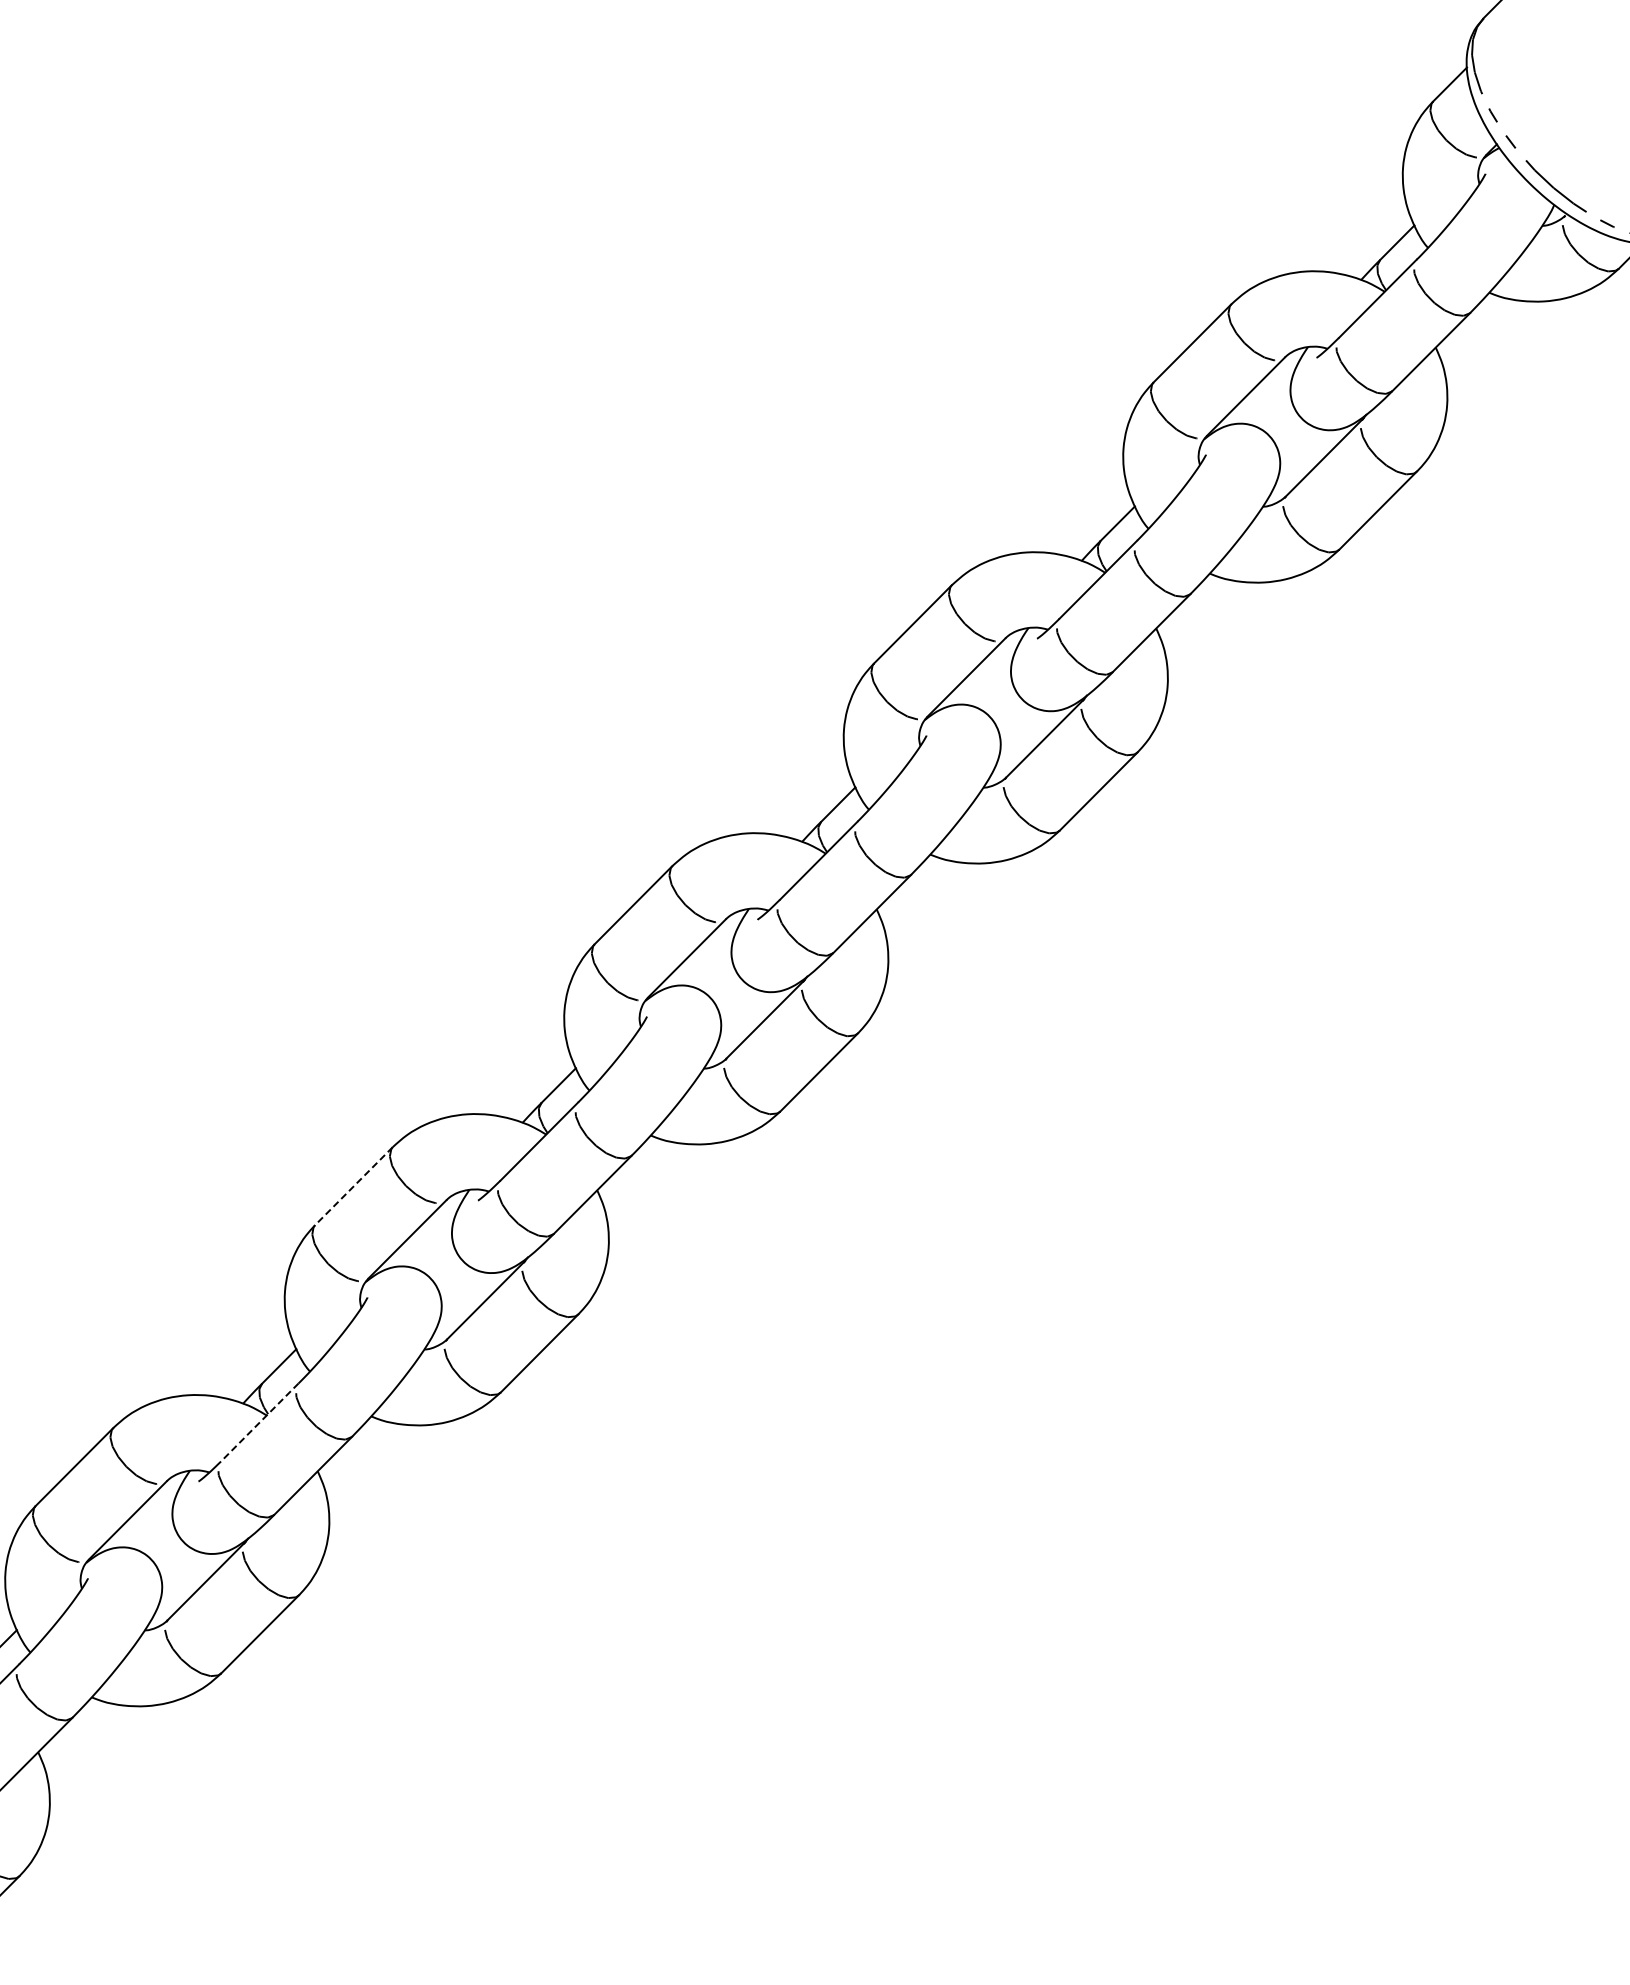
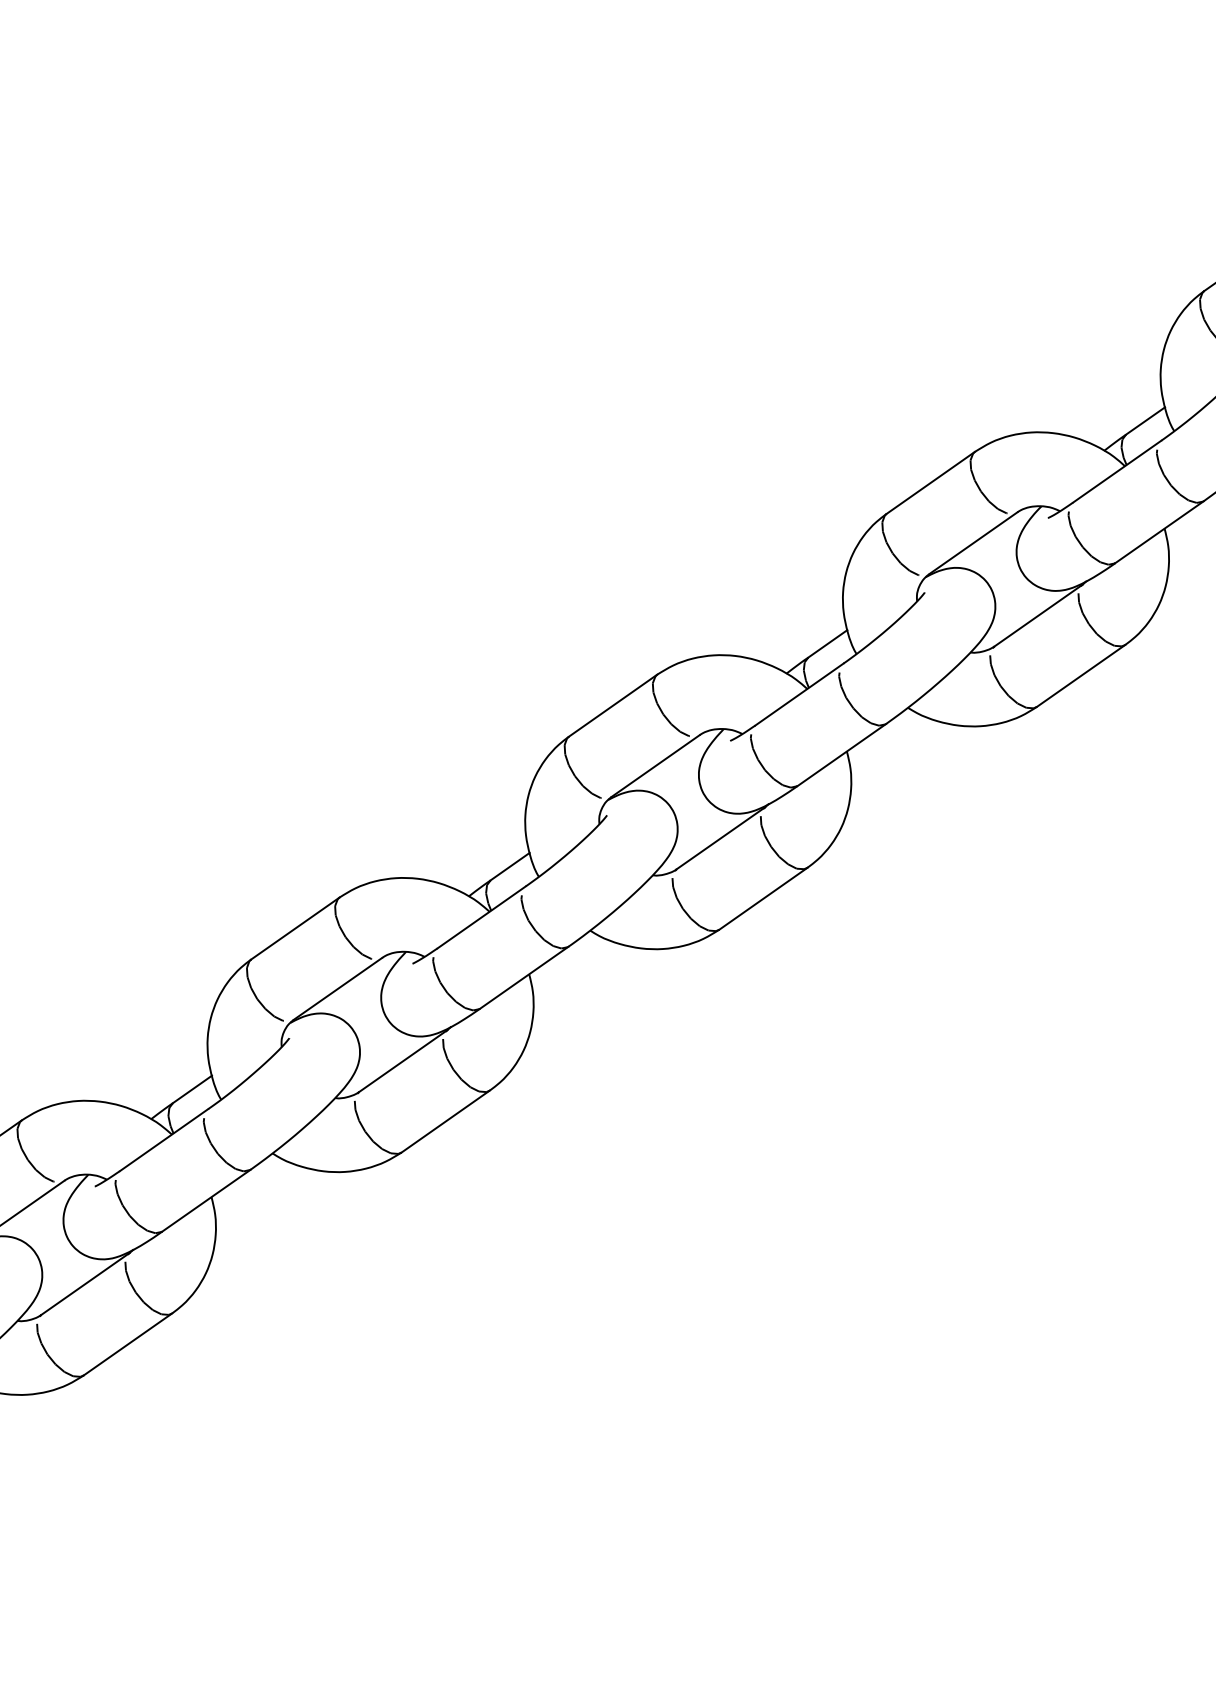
line: (353, 1186) -> (294, 928), dashed -> solid
line: (259, 1422) -> (163, 1140), dashed -> solid

